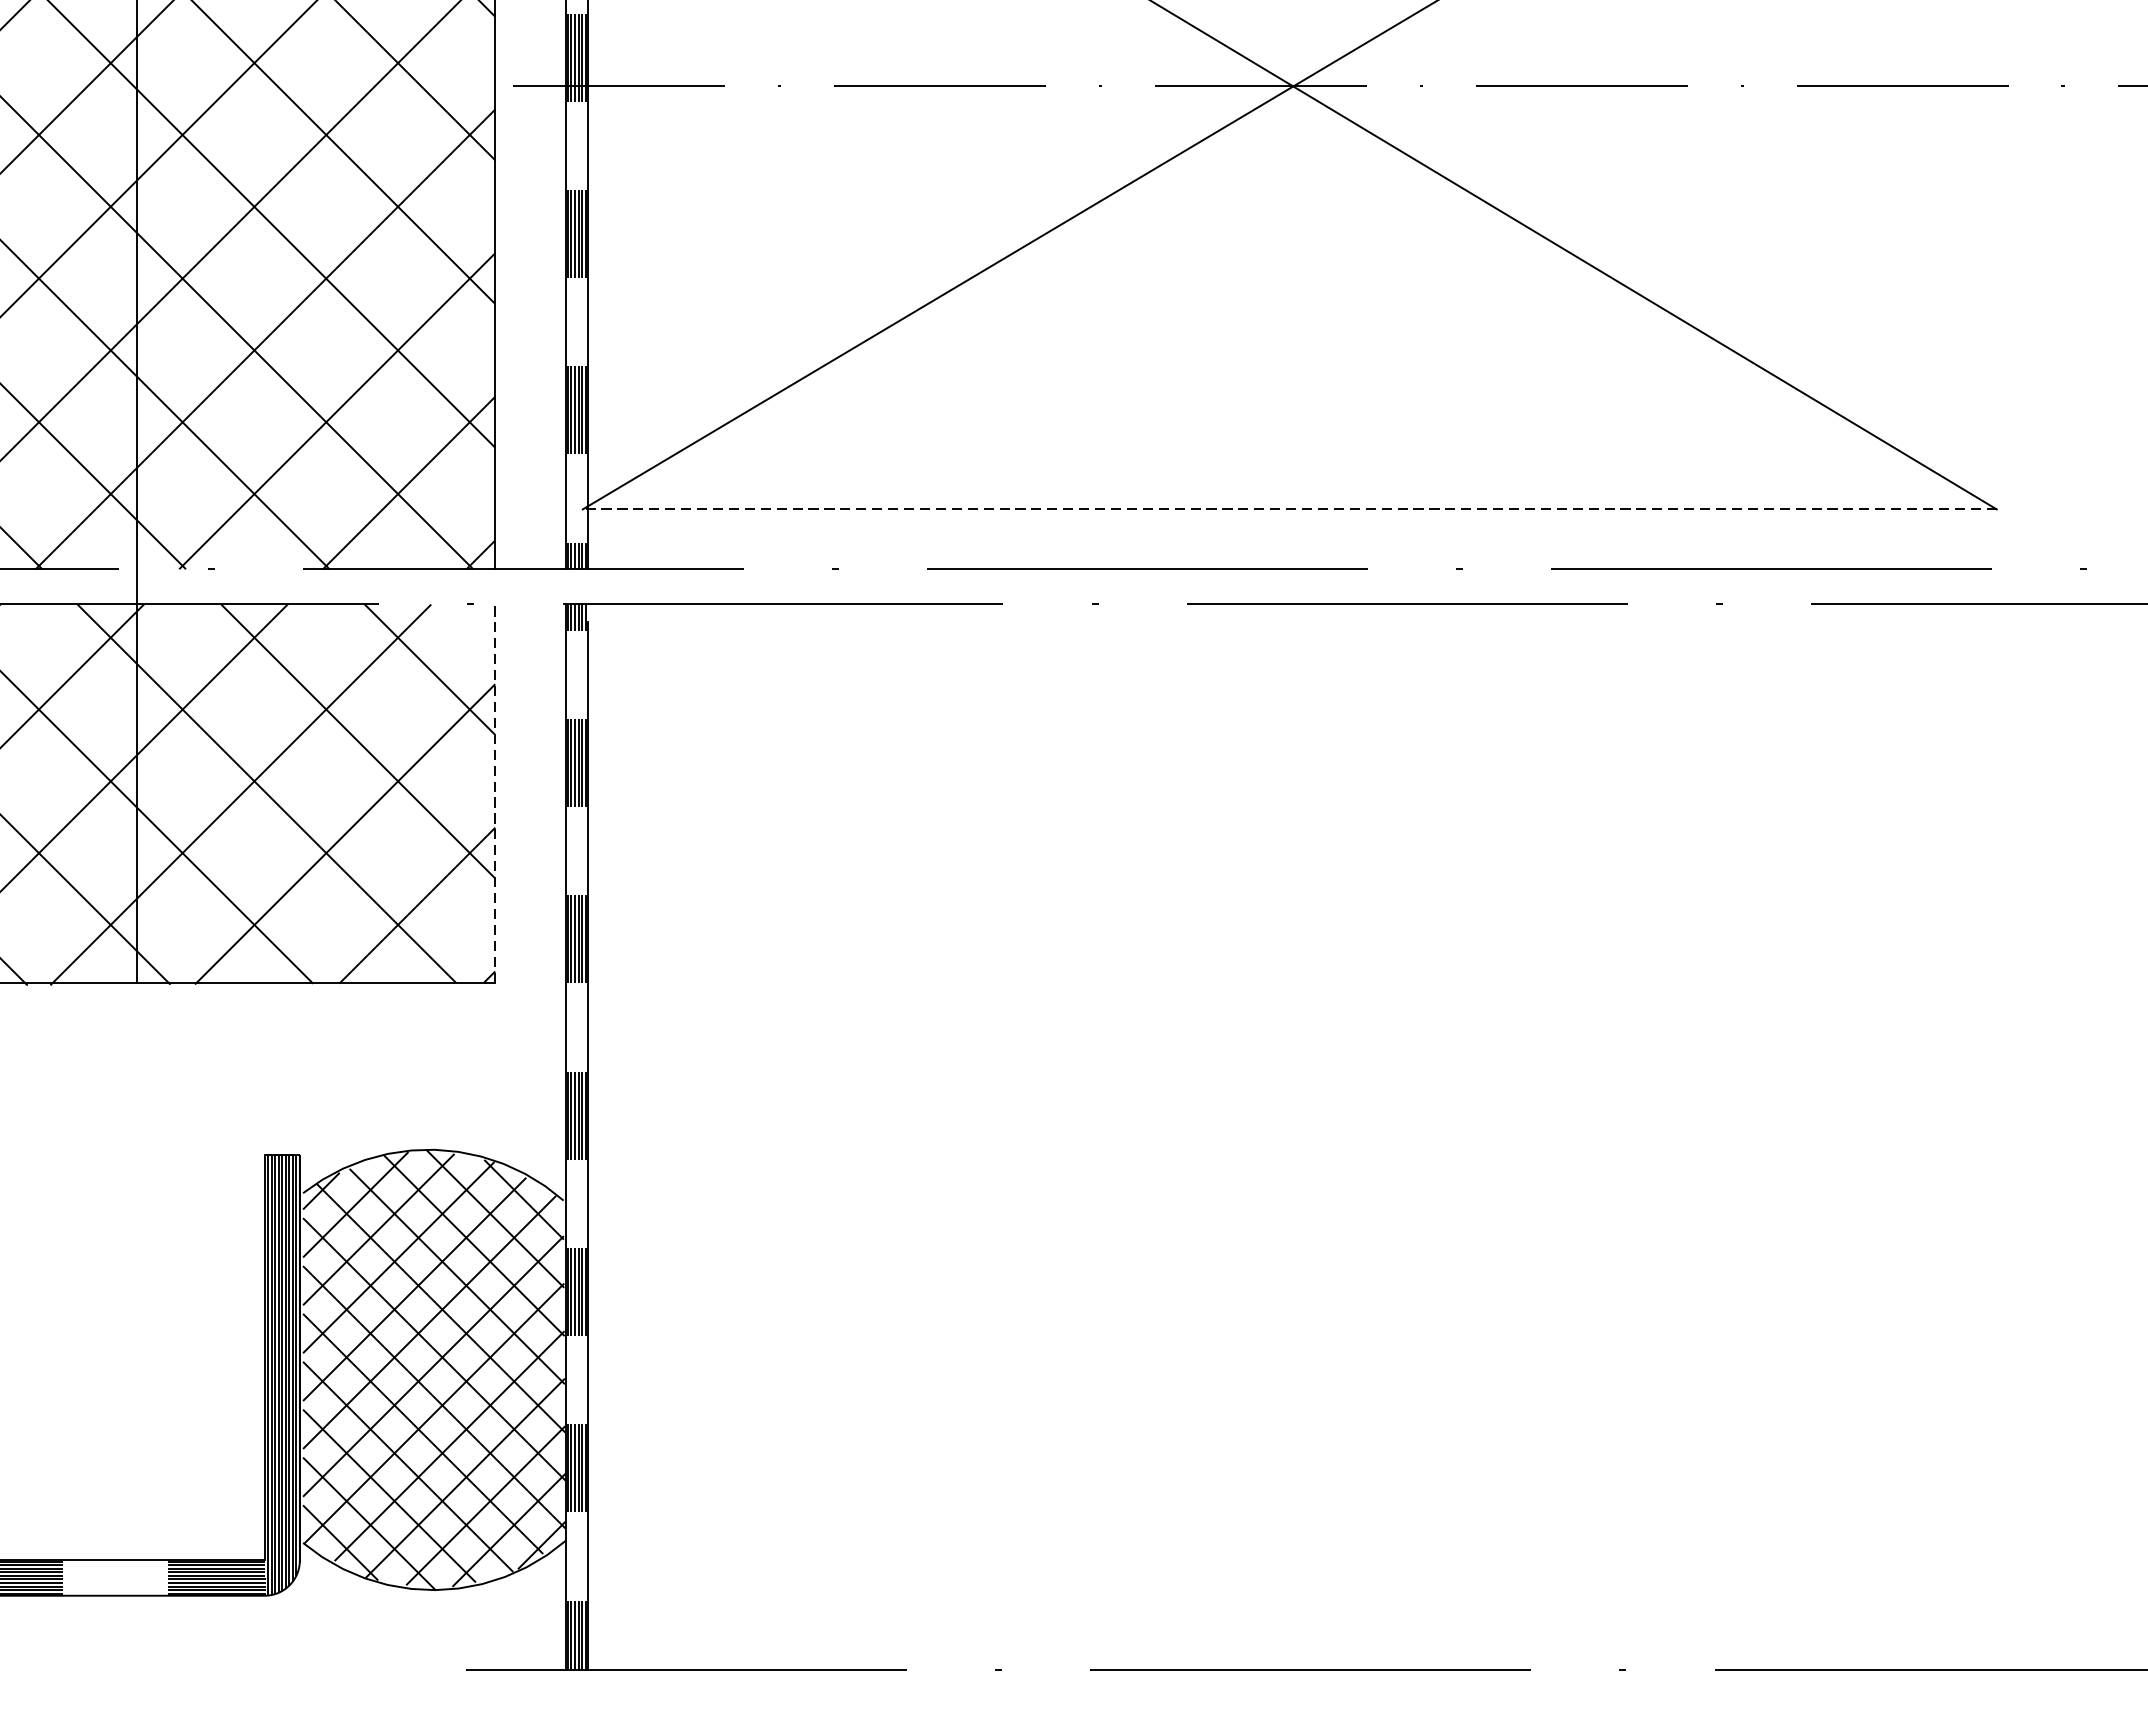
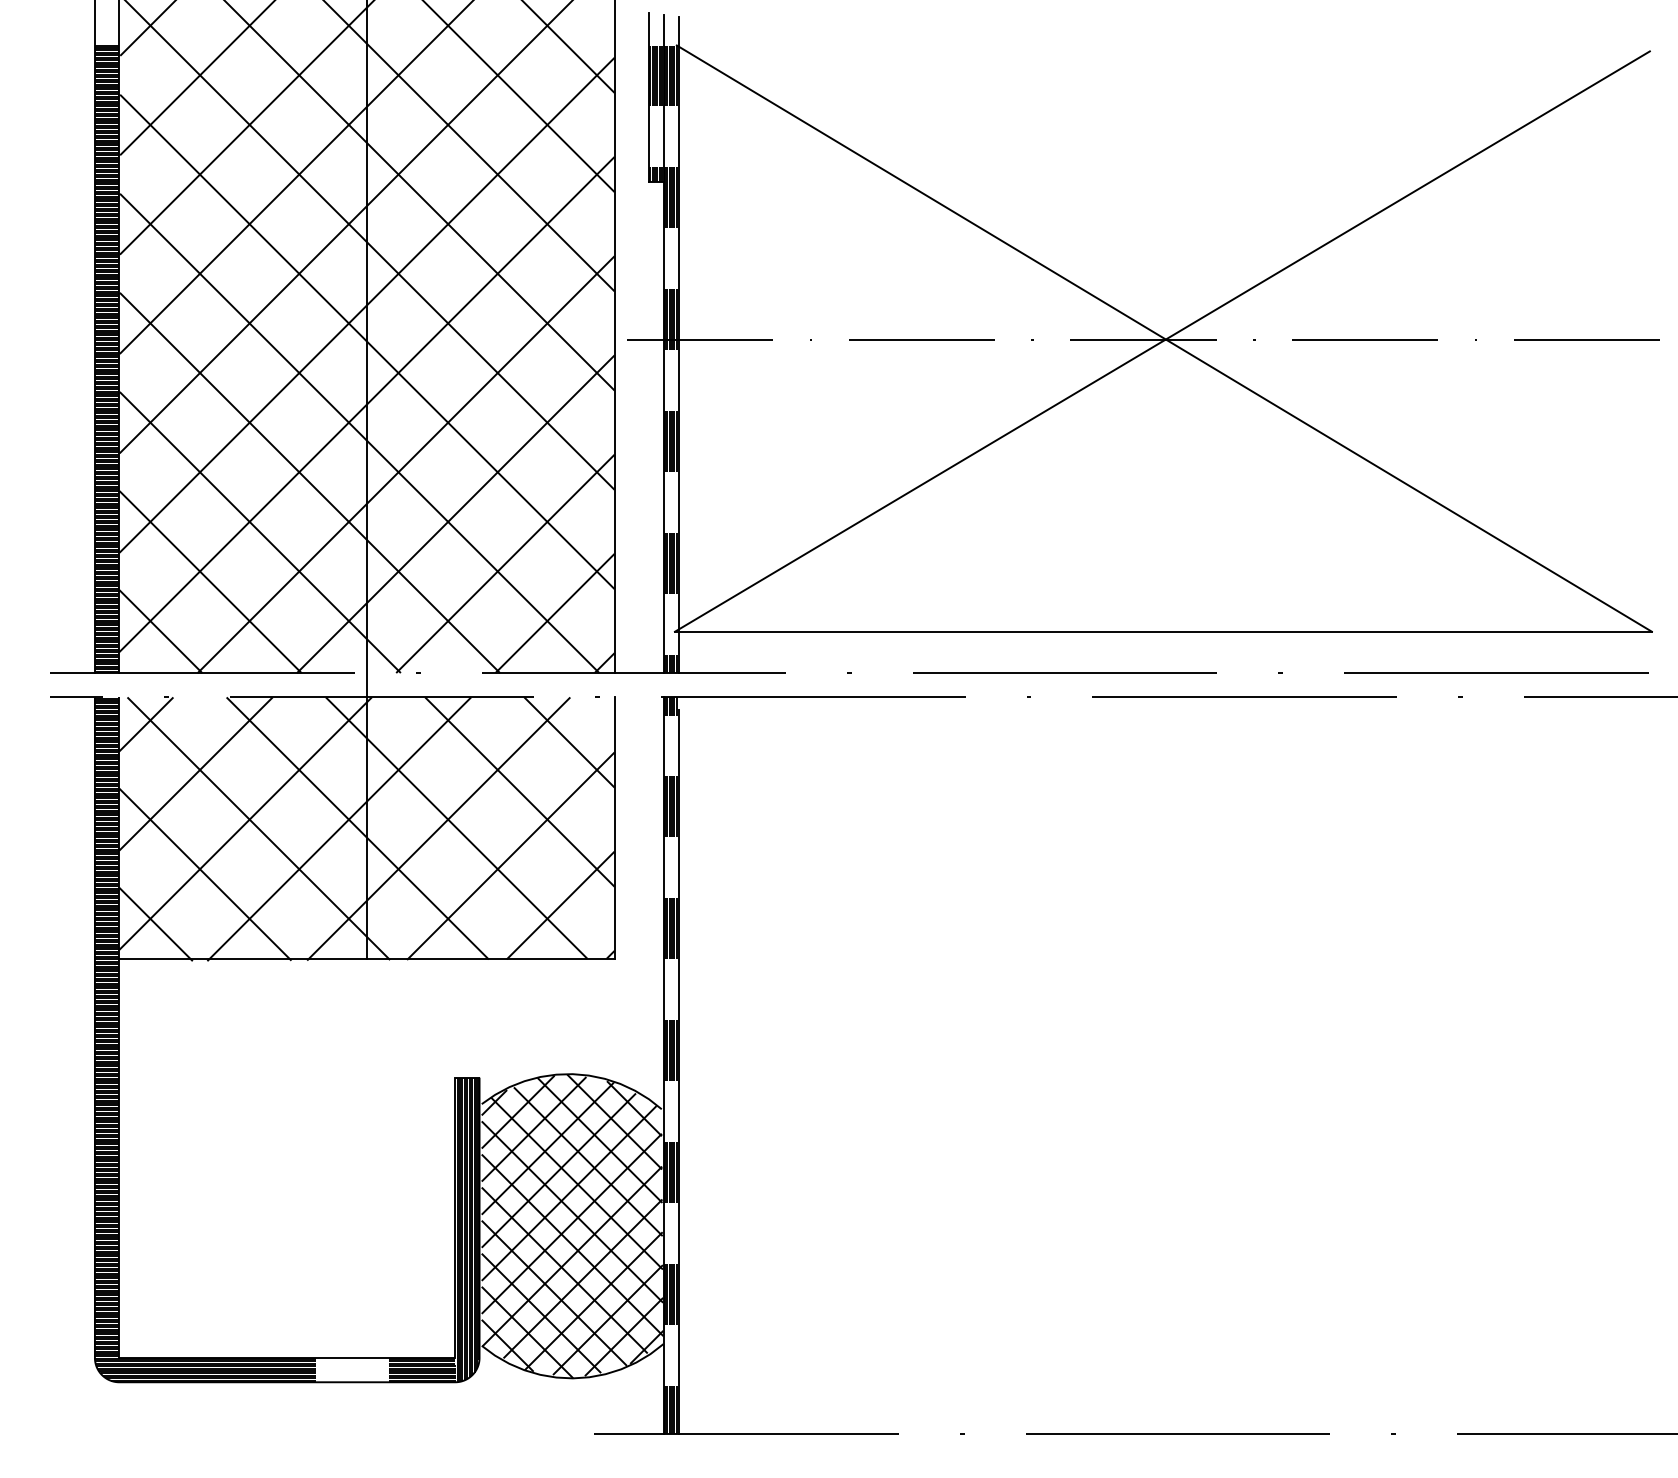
line: (1288, 509) -> (1162, 631), dashed -> solid
line: (495, 794) -> (614, 828), dashed -> solid

